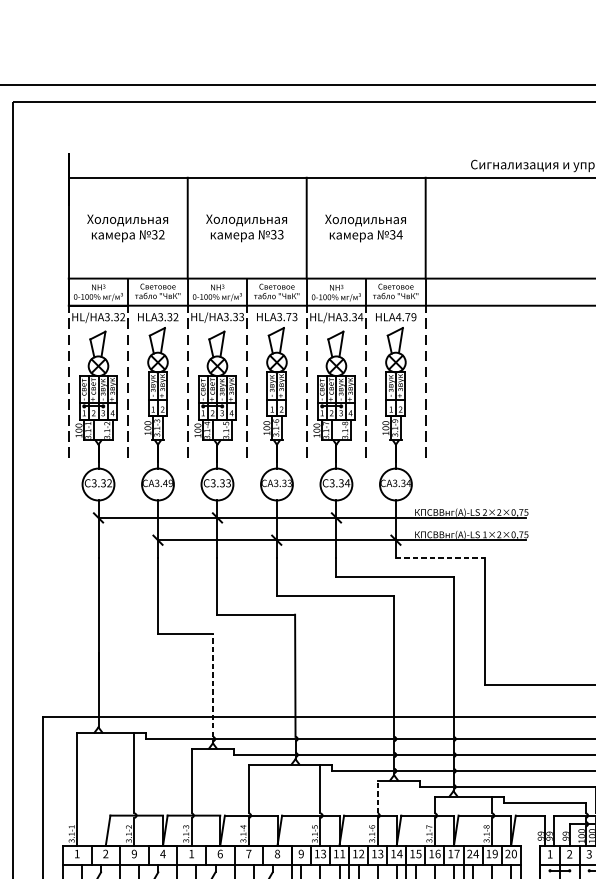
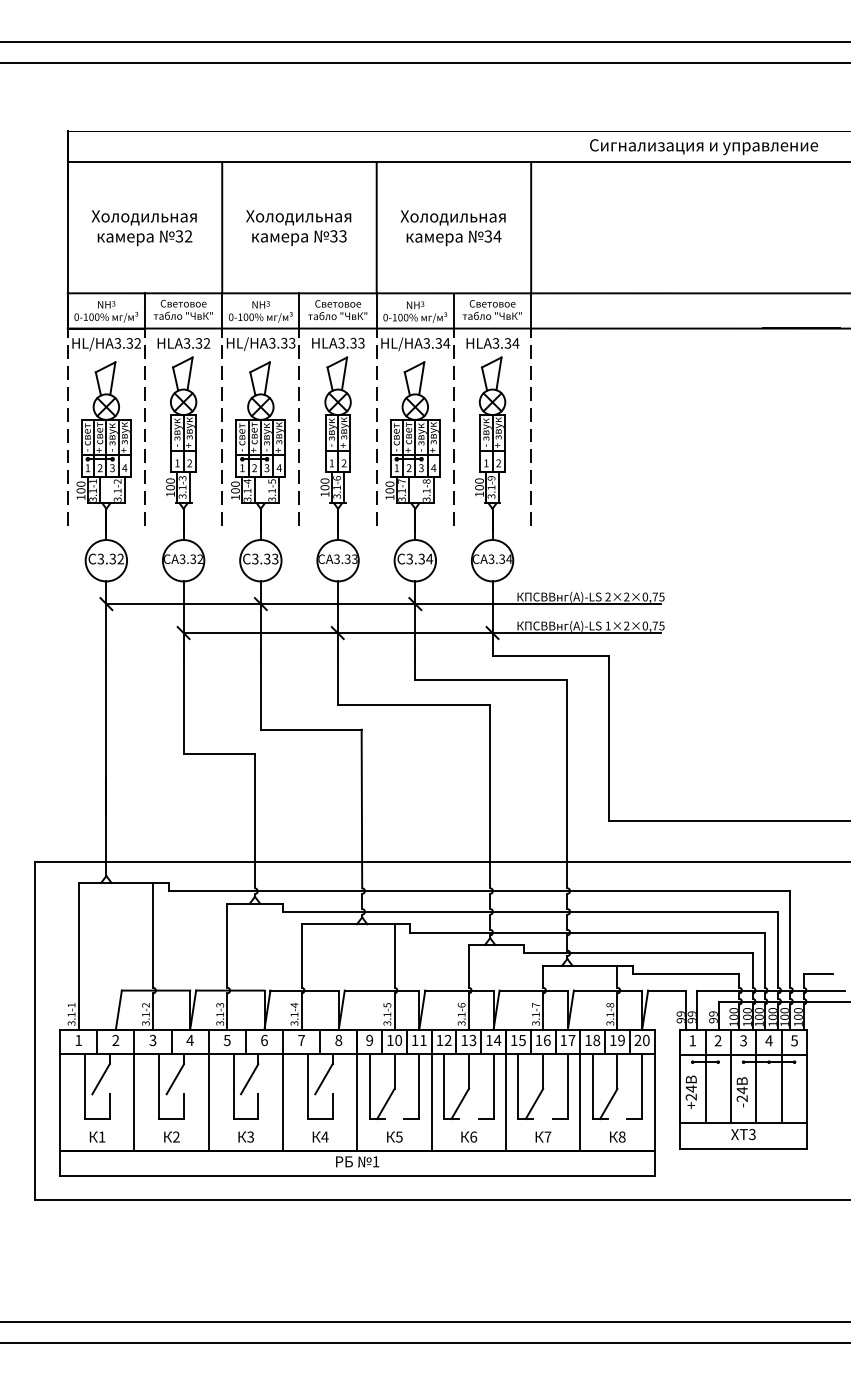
text: (288, 316) -> (353, 342), HLA3.73 -> HLA3.33
text: (405, 317) -> (505, 343), HLA4.79 -> HLA3.34
text: (167, 483) -> (196, 559), 3.49 -> 3.32
line: (441, 557) -> (551, 655), dashed -> solid
line: (212, 685) -> (254, 821), dashed -> solid
line: (377, 796) -> (468, 965), dashed -> solid
text: (134, 854) -> (152, 1040), 9 -> 3
text: (191, 854) -> (226, 1040), 1 -> 5
text: (323, 854) -> (398, 1040), 13 -> 10
text: (472, 854) -> (592, 1040), 24 -> 18

